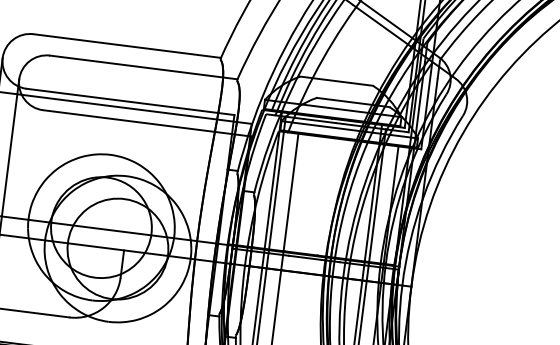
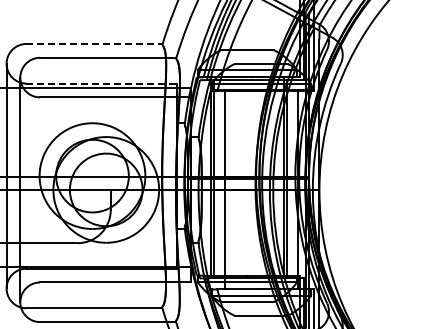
line: (128, 45) -> (95, 43), solid -> dashed
line: (129, 101) -> (101, 83), solid -> dashed

